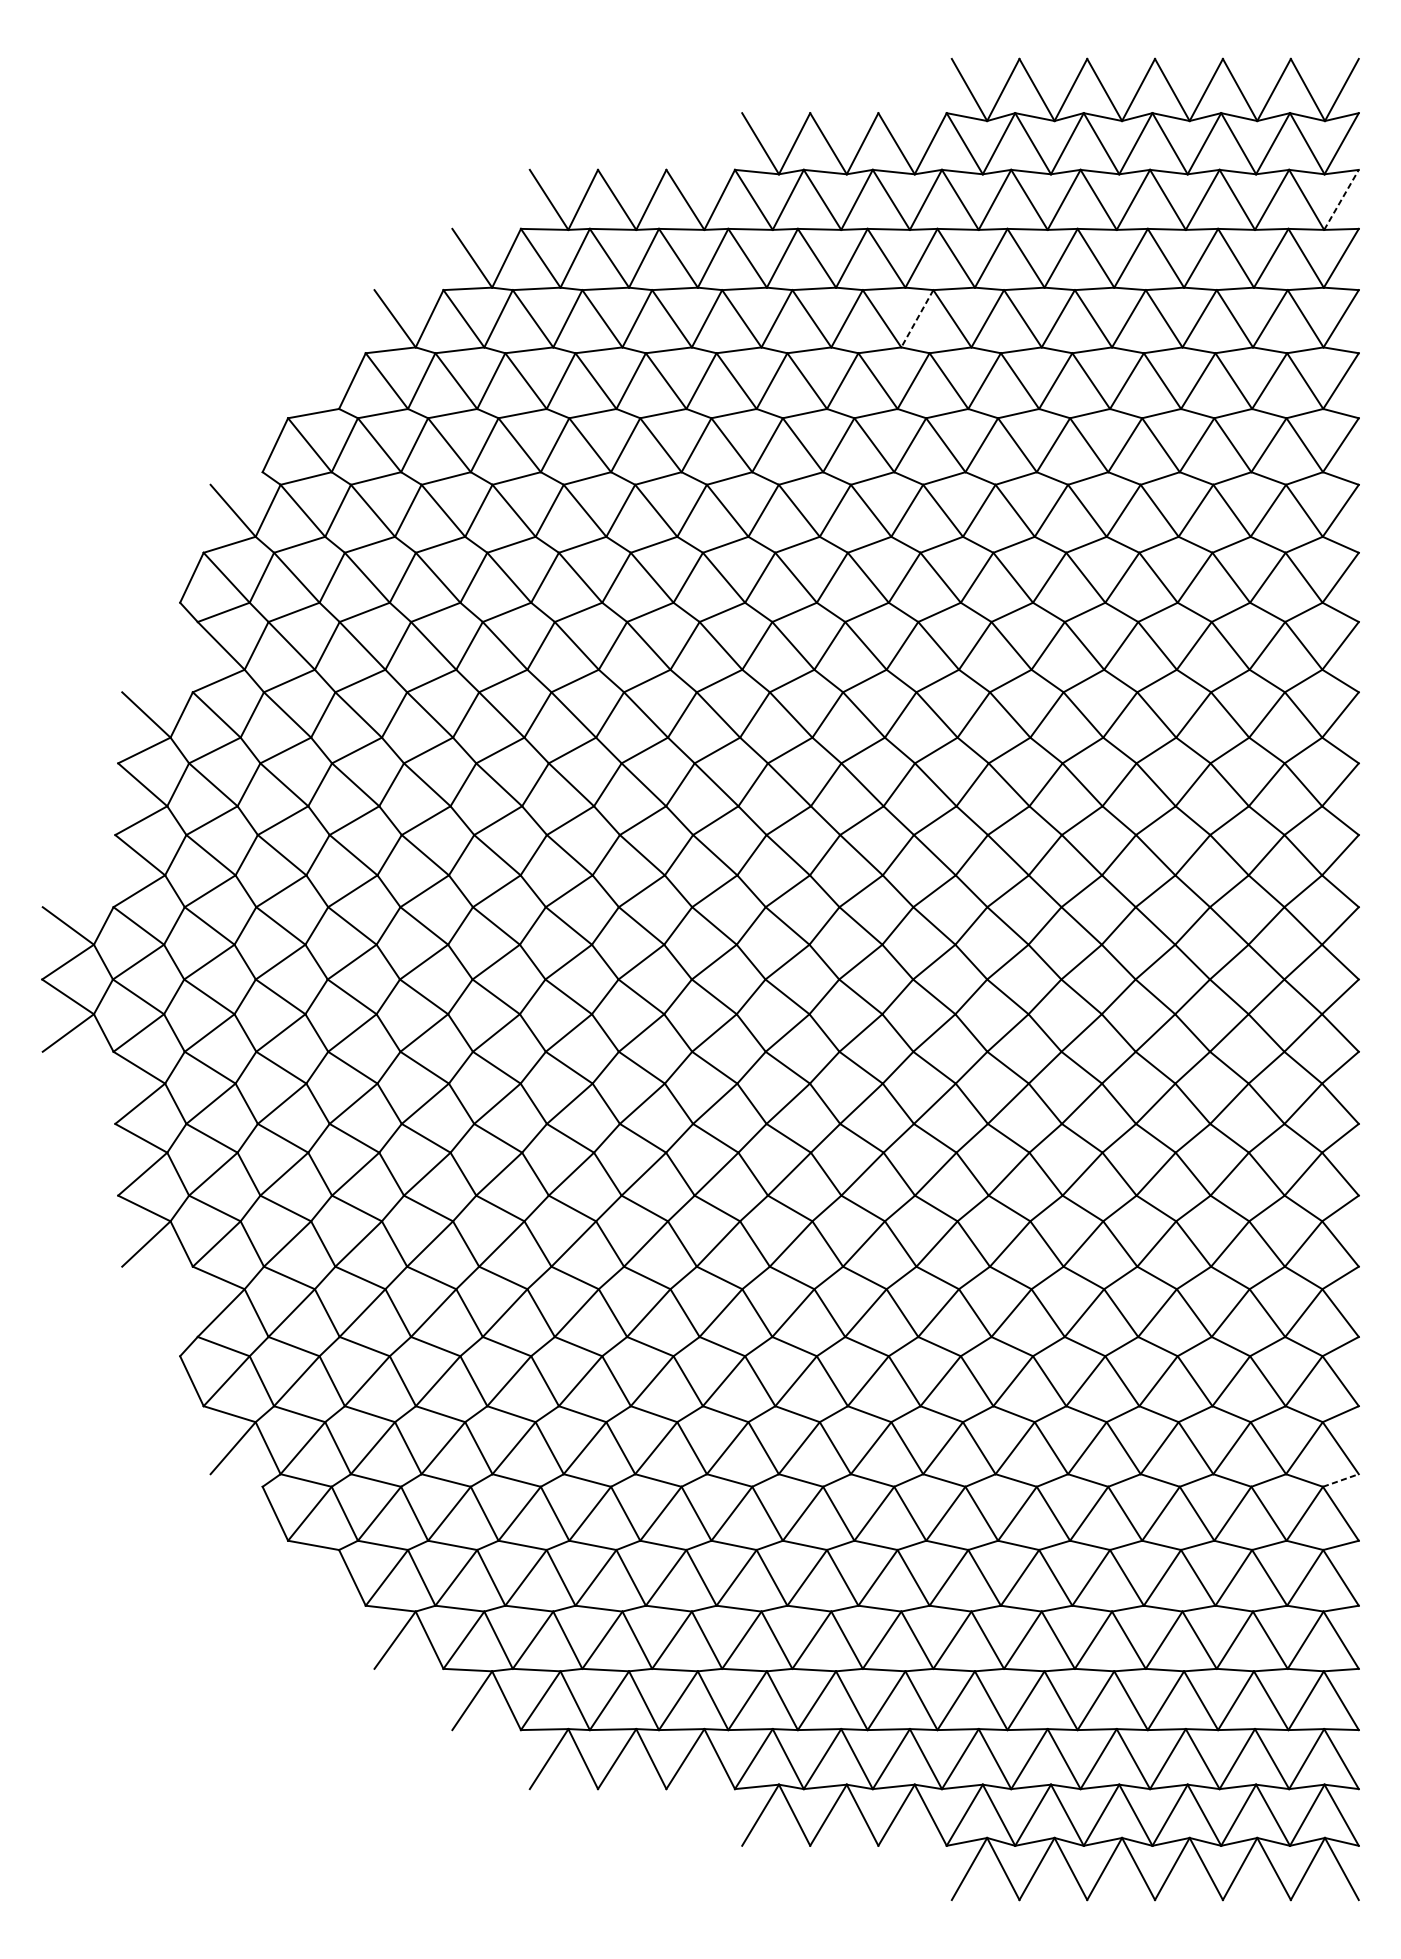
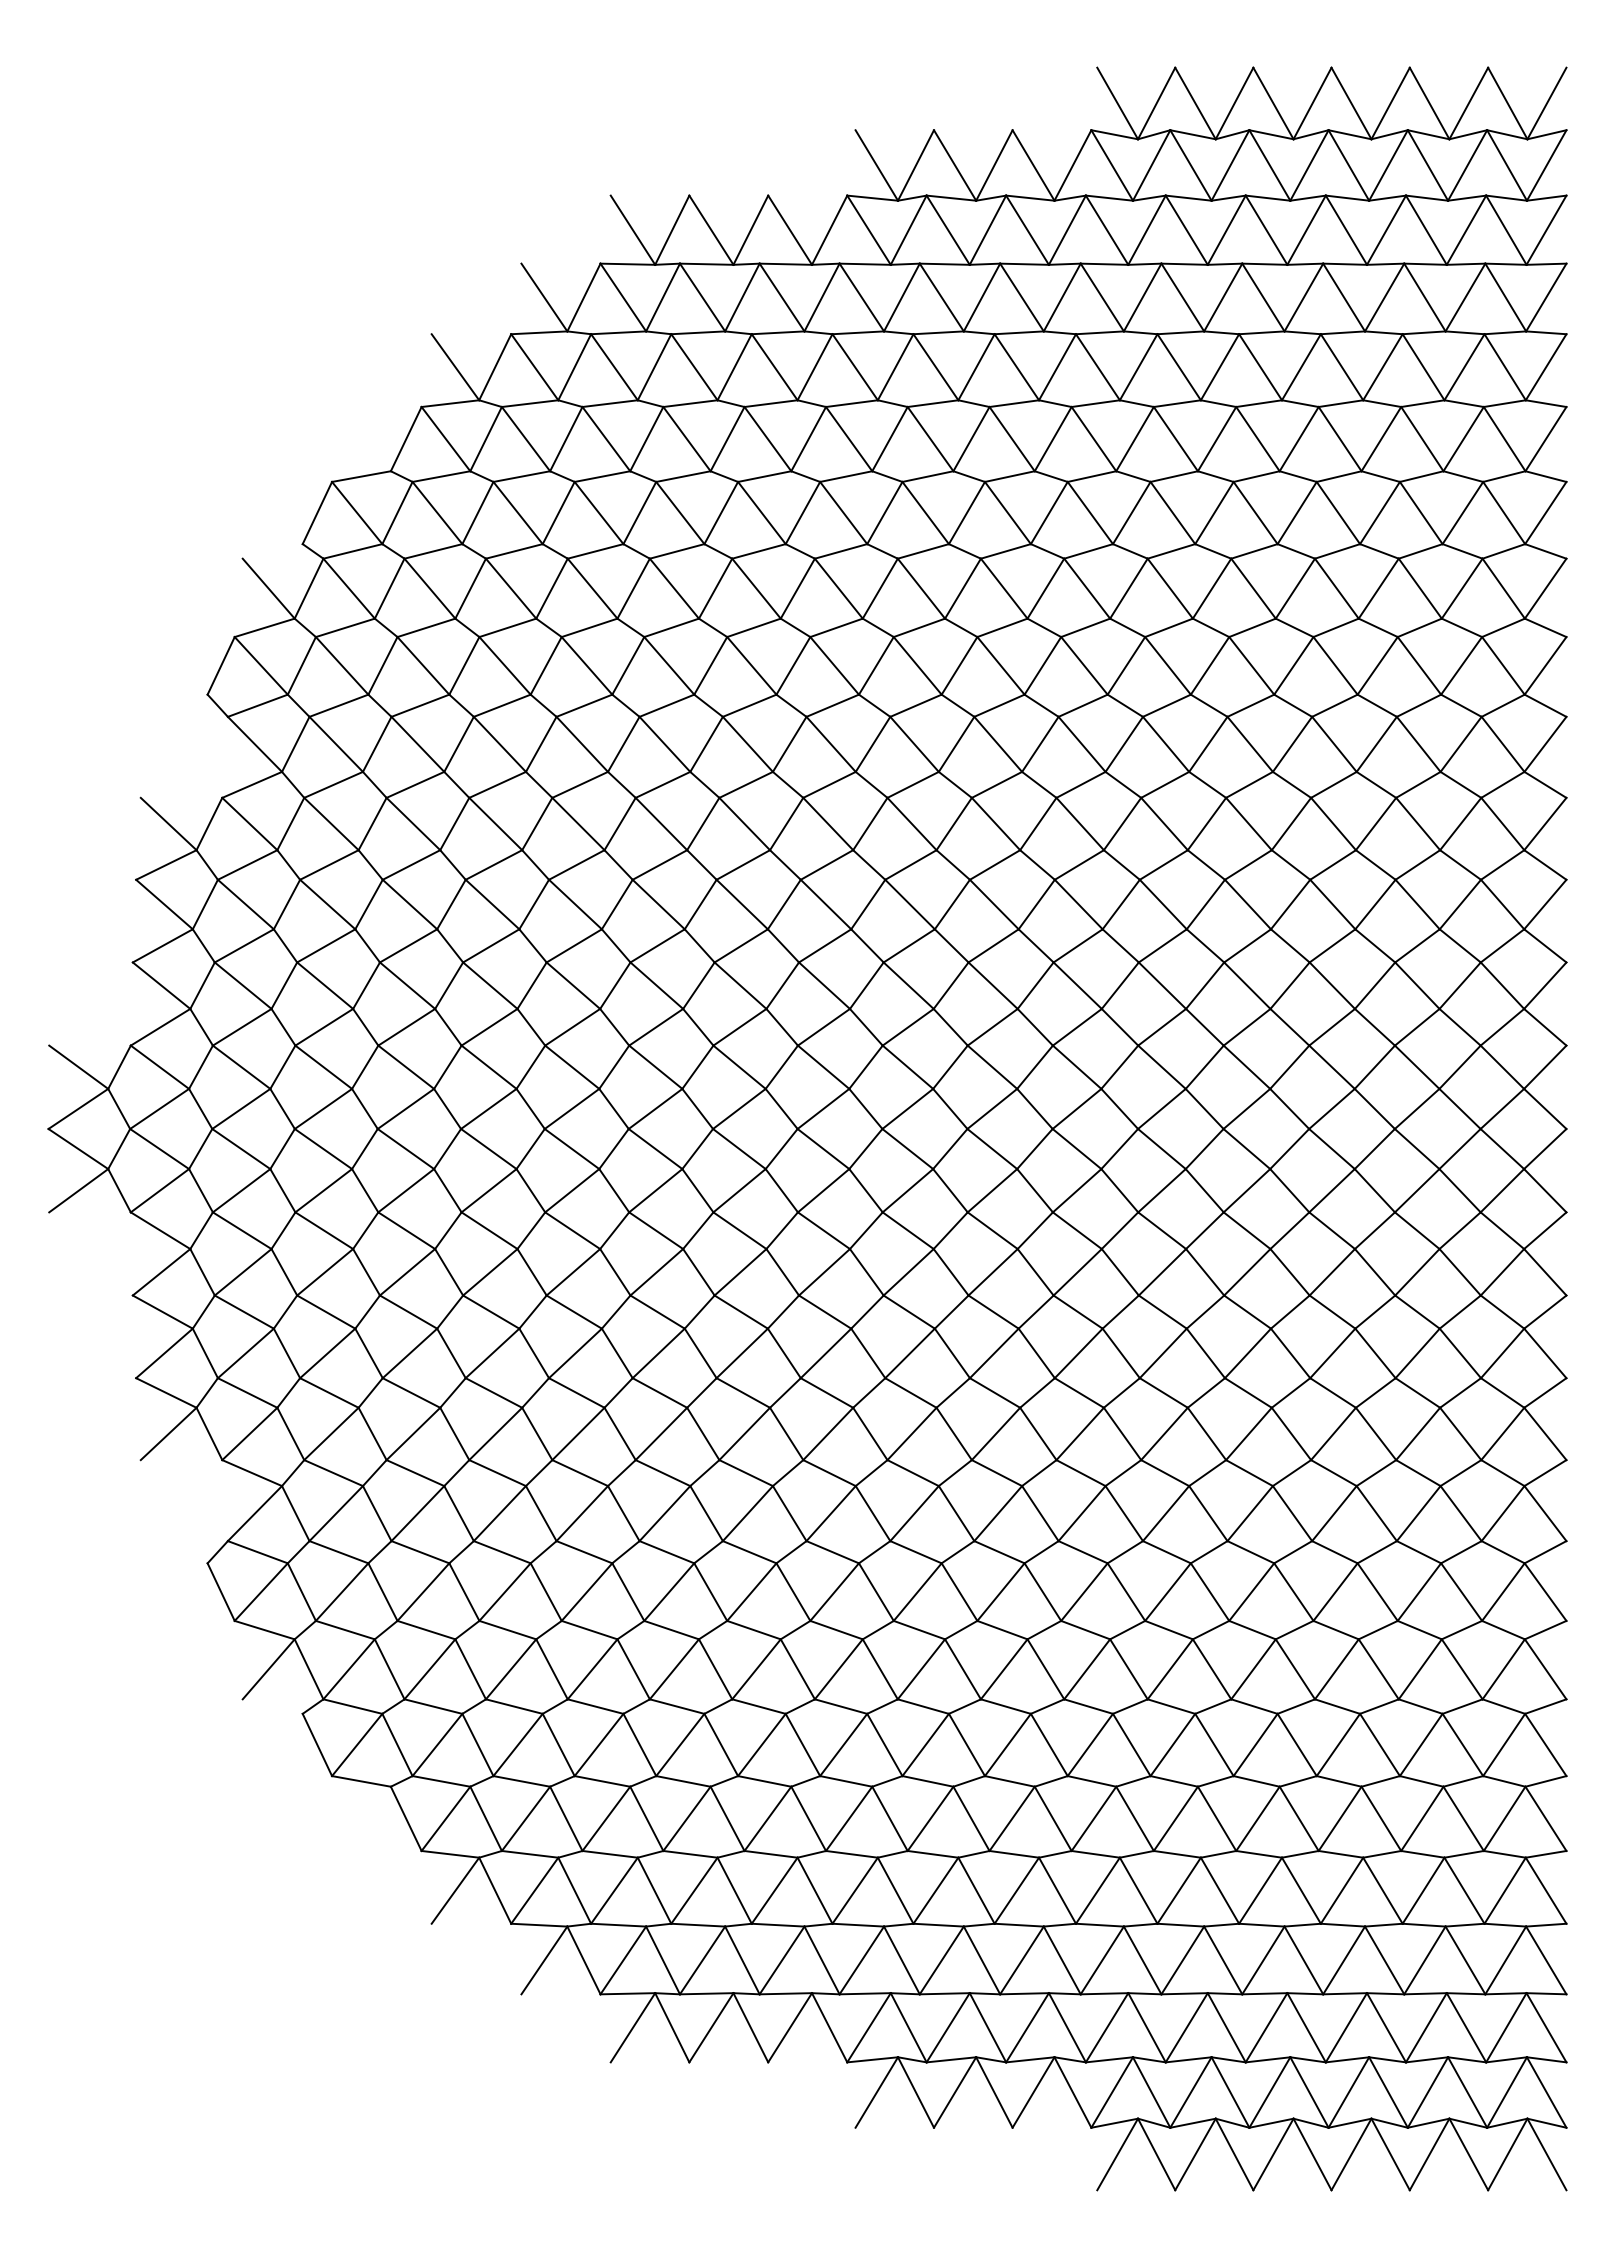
line: (1341, 200) -> (1546, 230), dashed -> solid
line: (917, 318) -> (1057, 367), dashed -> solid
line: (1340, 1480) -> (1545, 1706), dashed -> solid

